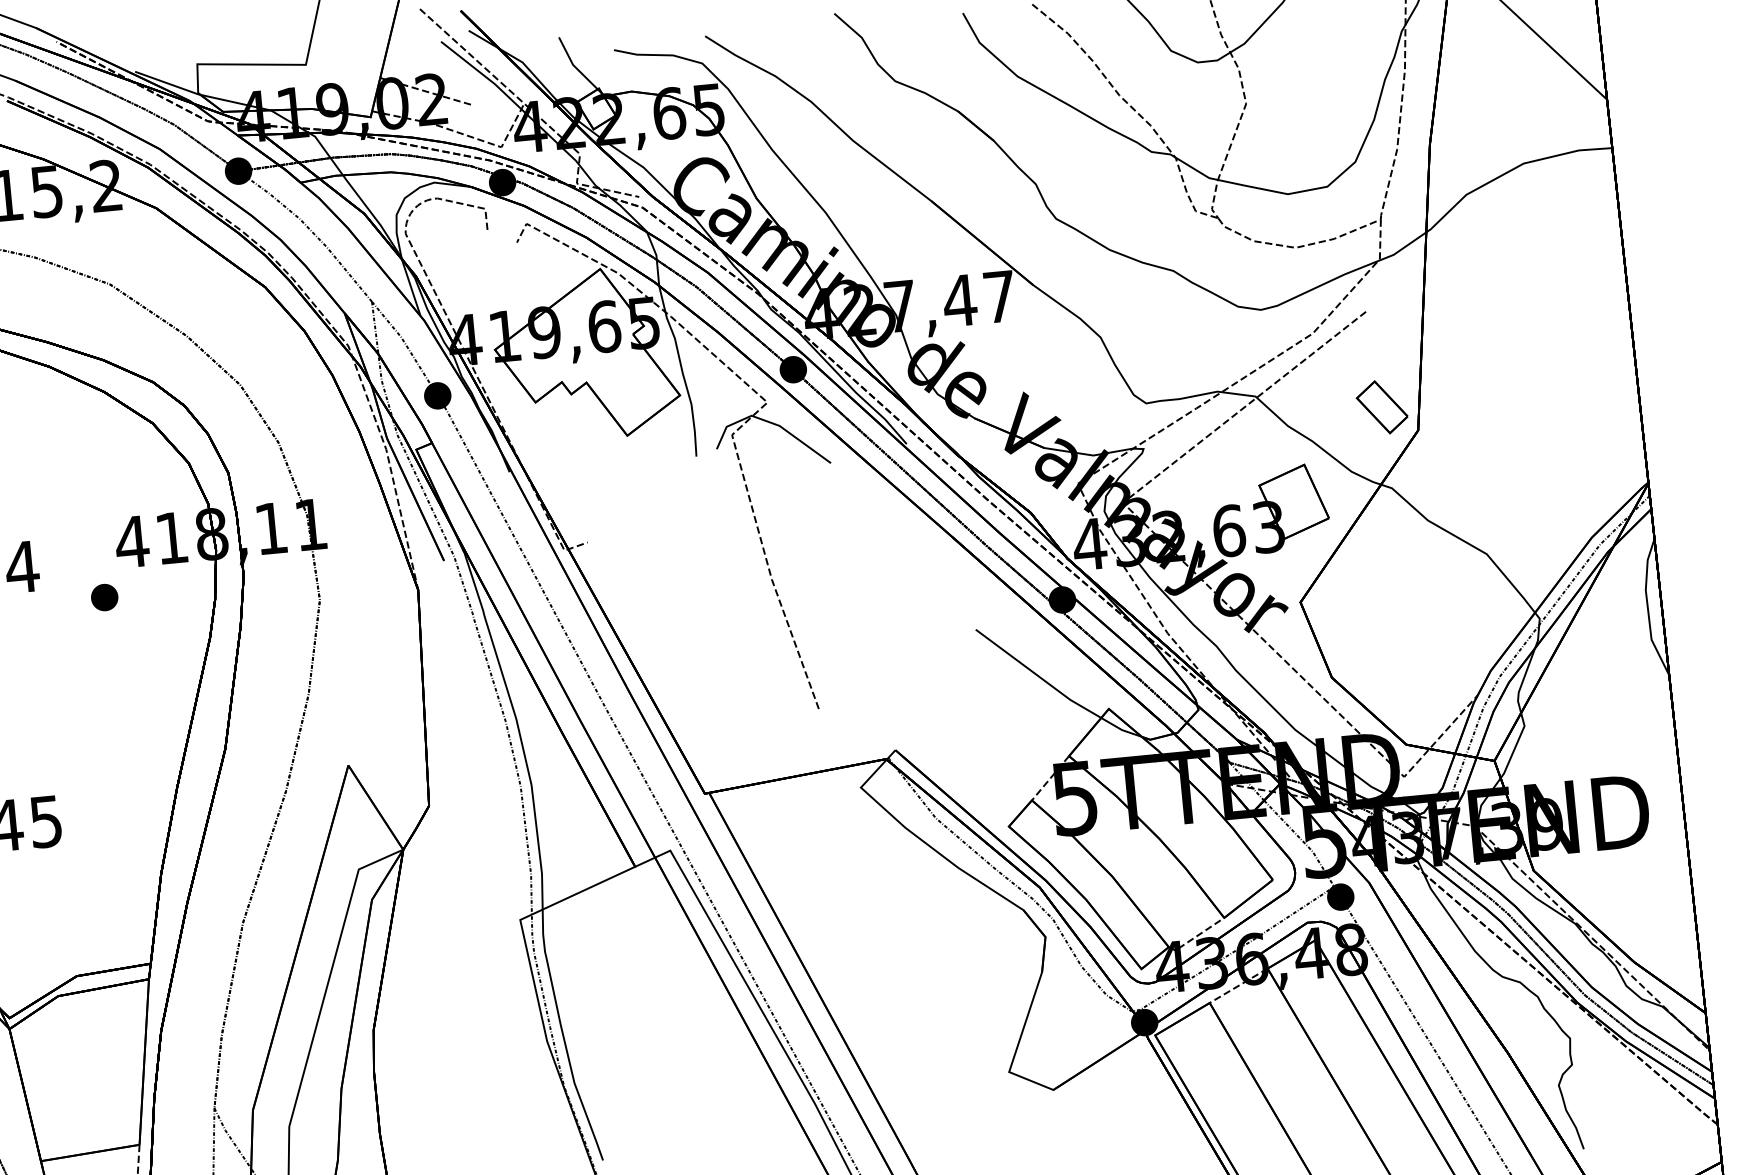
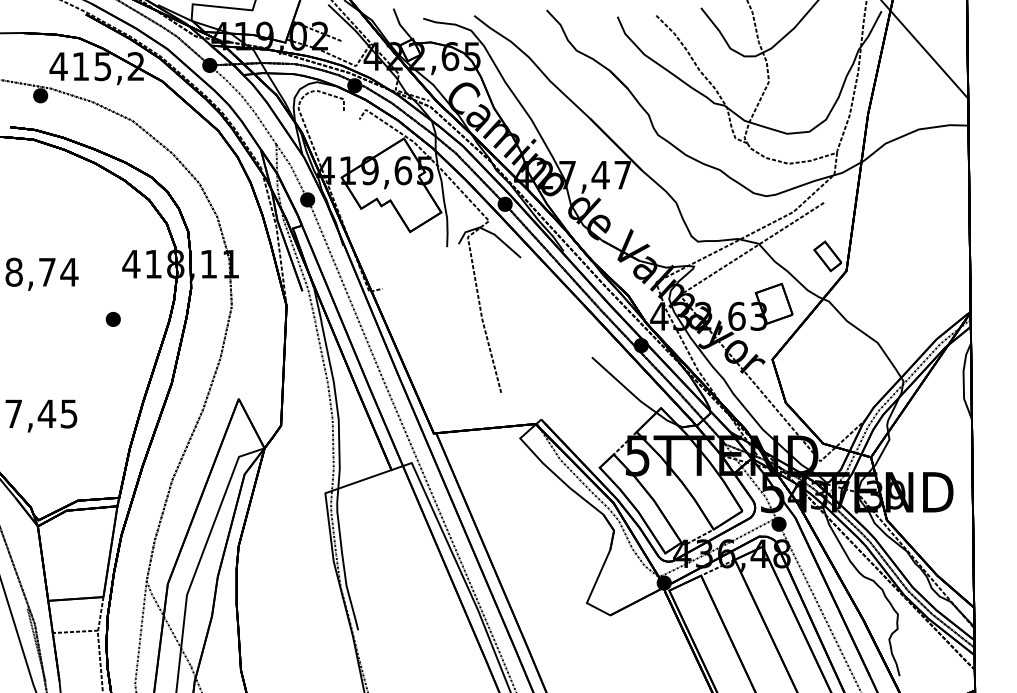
part: (103, 597) -> (112, 319), moved

